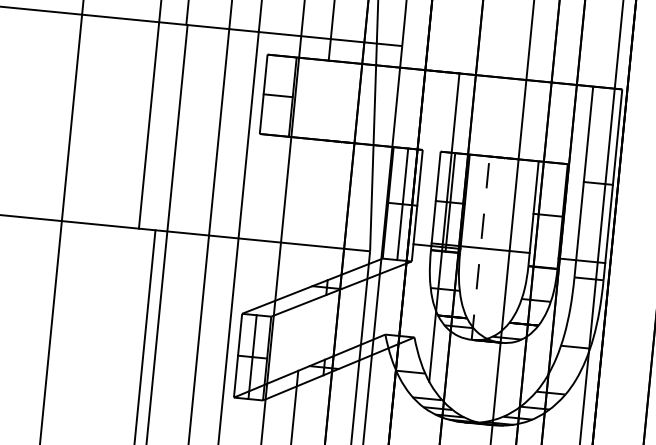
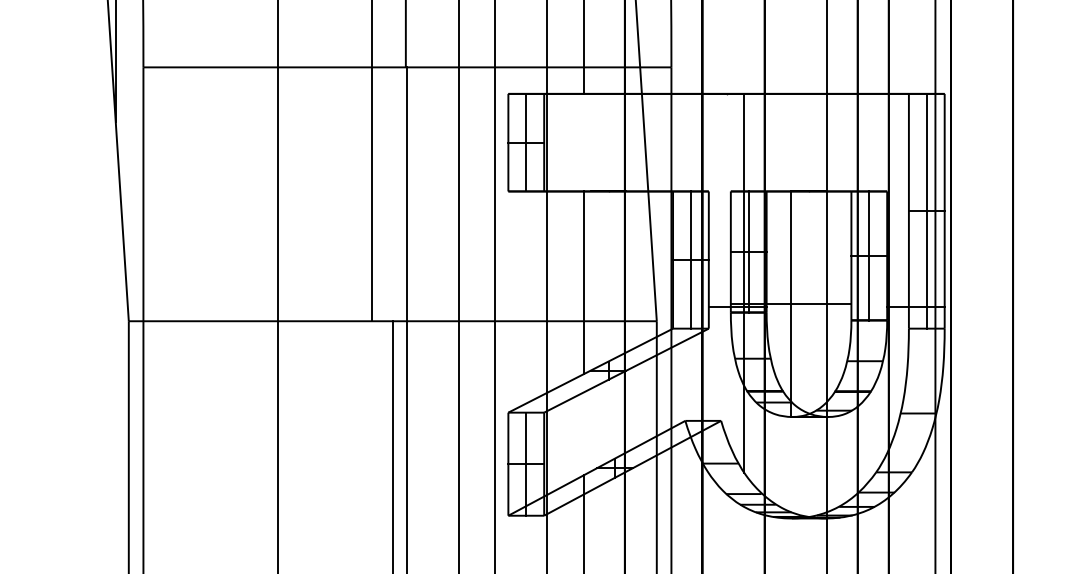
line: (278, 95) -> (526, 142), added
line: (598, 182) -> (926, 210), added
line: (313, 213) -> (583, 282), added
line: (548, 214) -> (869, 255), added
line: (480, 248) -> (791, 304), dashed -> solid

